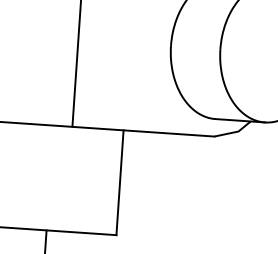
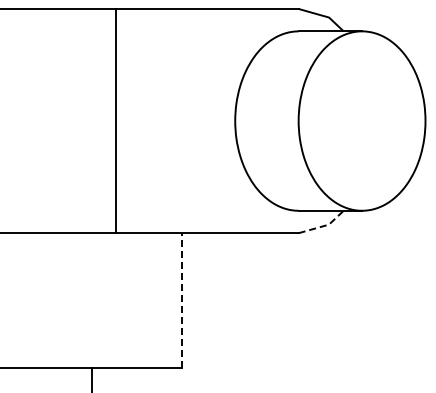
line: (234, 132) -> (324, 226), solid -> dashed
line: (119, 181) -> (181, 299), solid -> dashed

